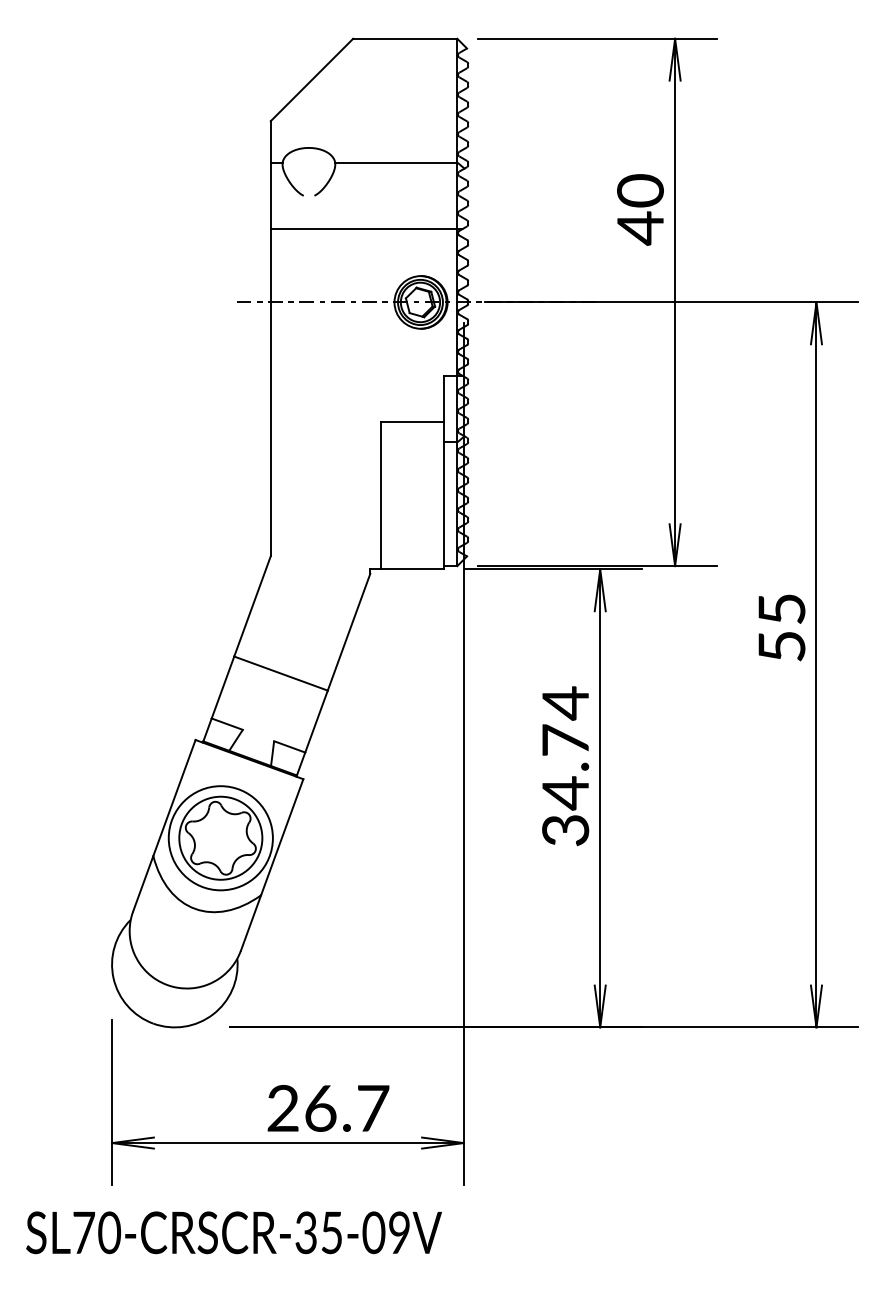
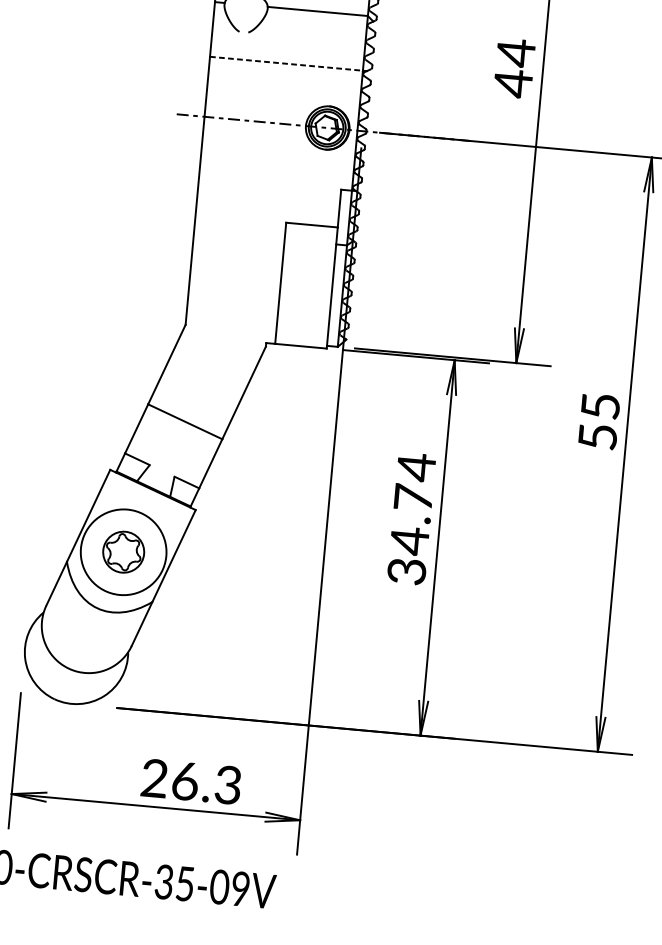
text: (640, 191) -> (515, 53), 40 -> 44
line: (364, 229) -> (286, 64), solid -> dashed
part: (220, 837) -> (123, 551), size x0.6
text: (373, 1108) -> (228, 785), 26.7 -> 26.3

